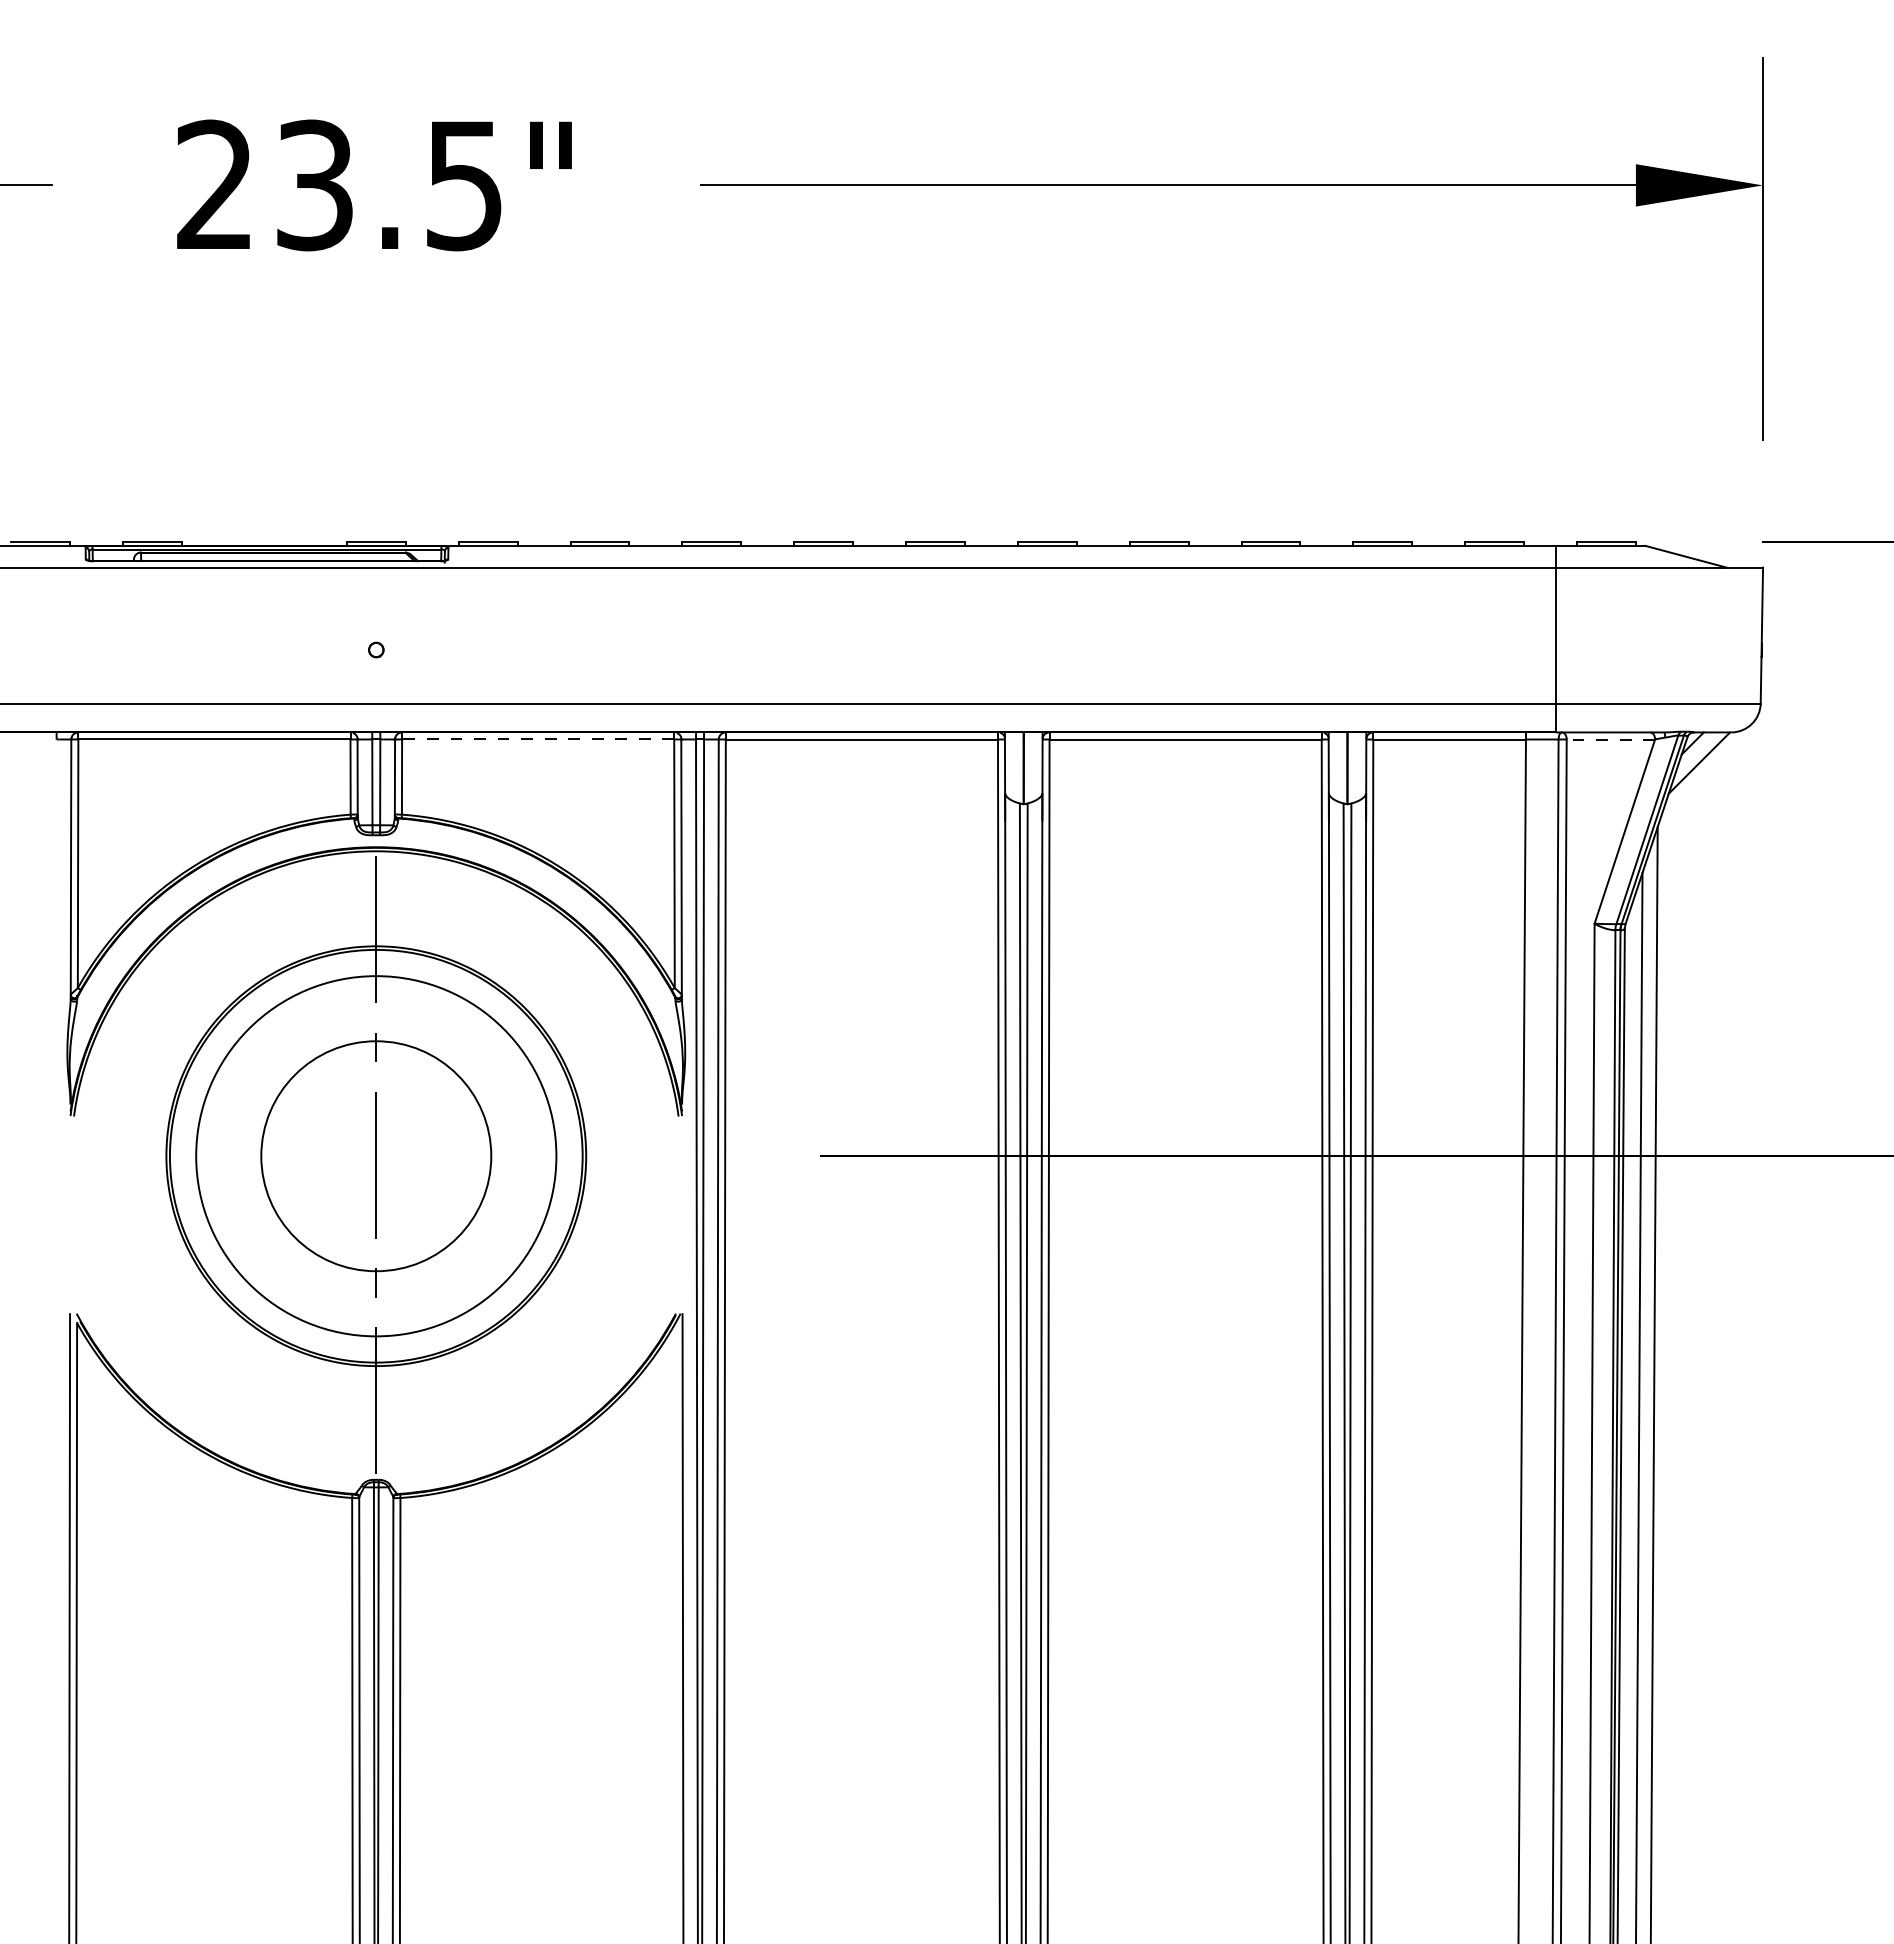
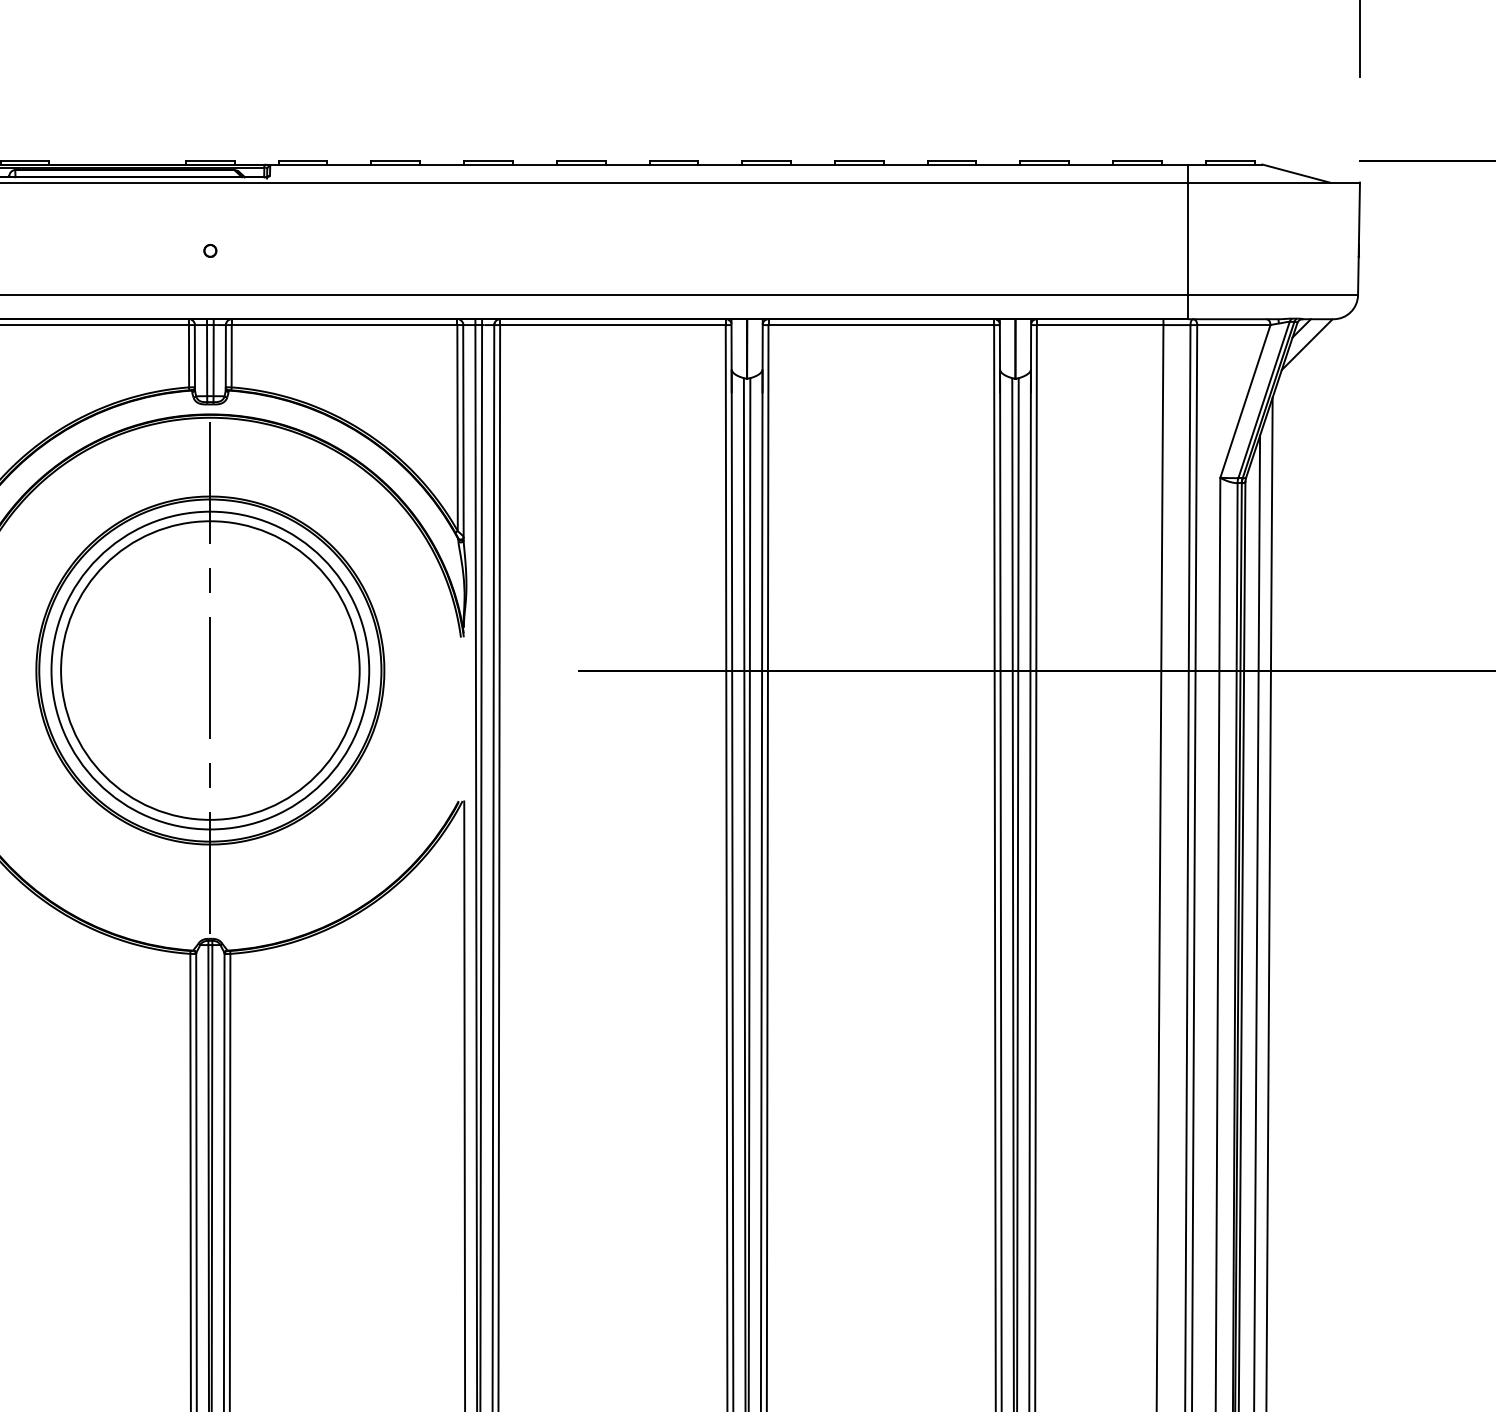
line: (537, 739) -> (344, 325), dashed -> solid
line: (1610, 739) -> (1233, 325), dashed -> solid
circle: (375, 1155) -> (209, 669), size x1.67

